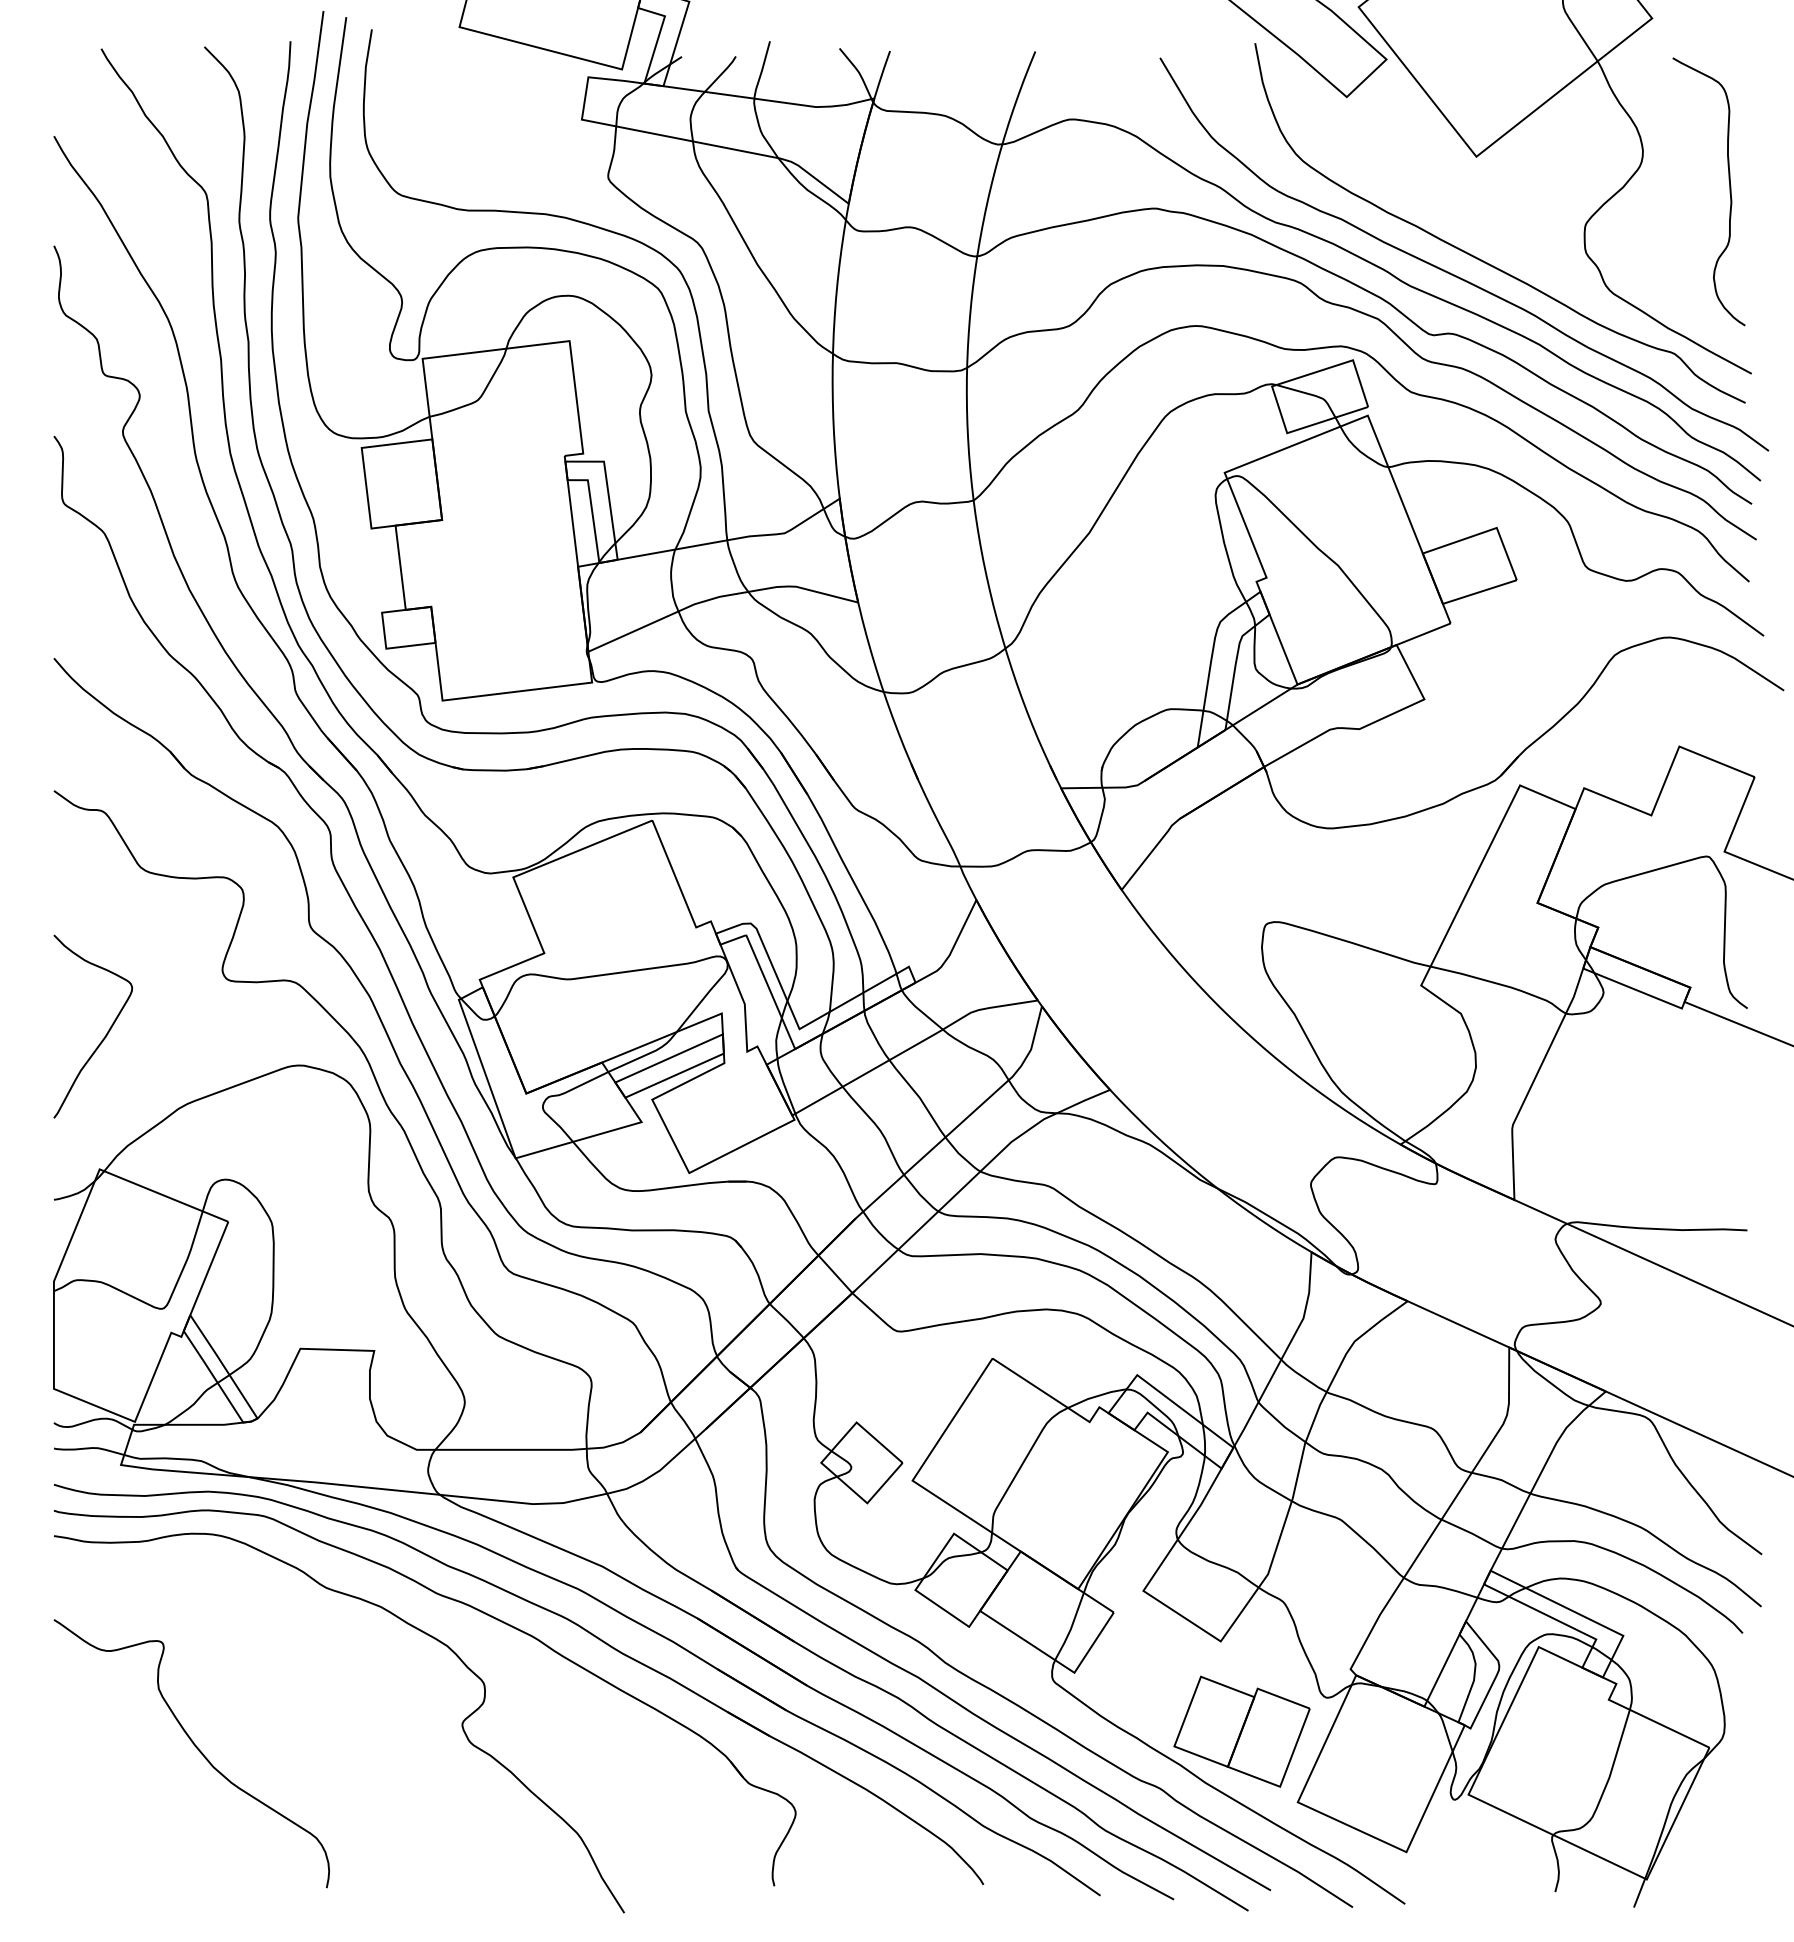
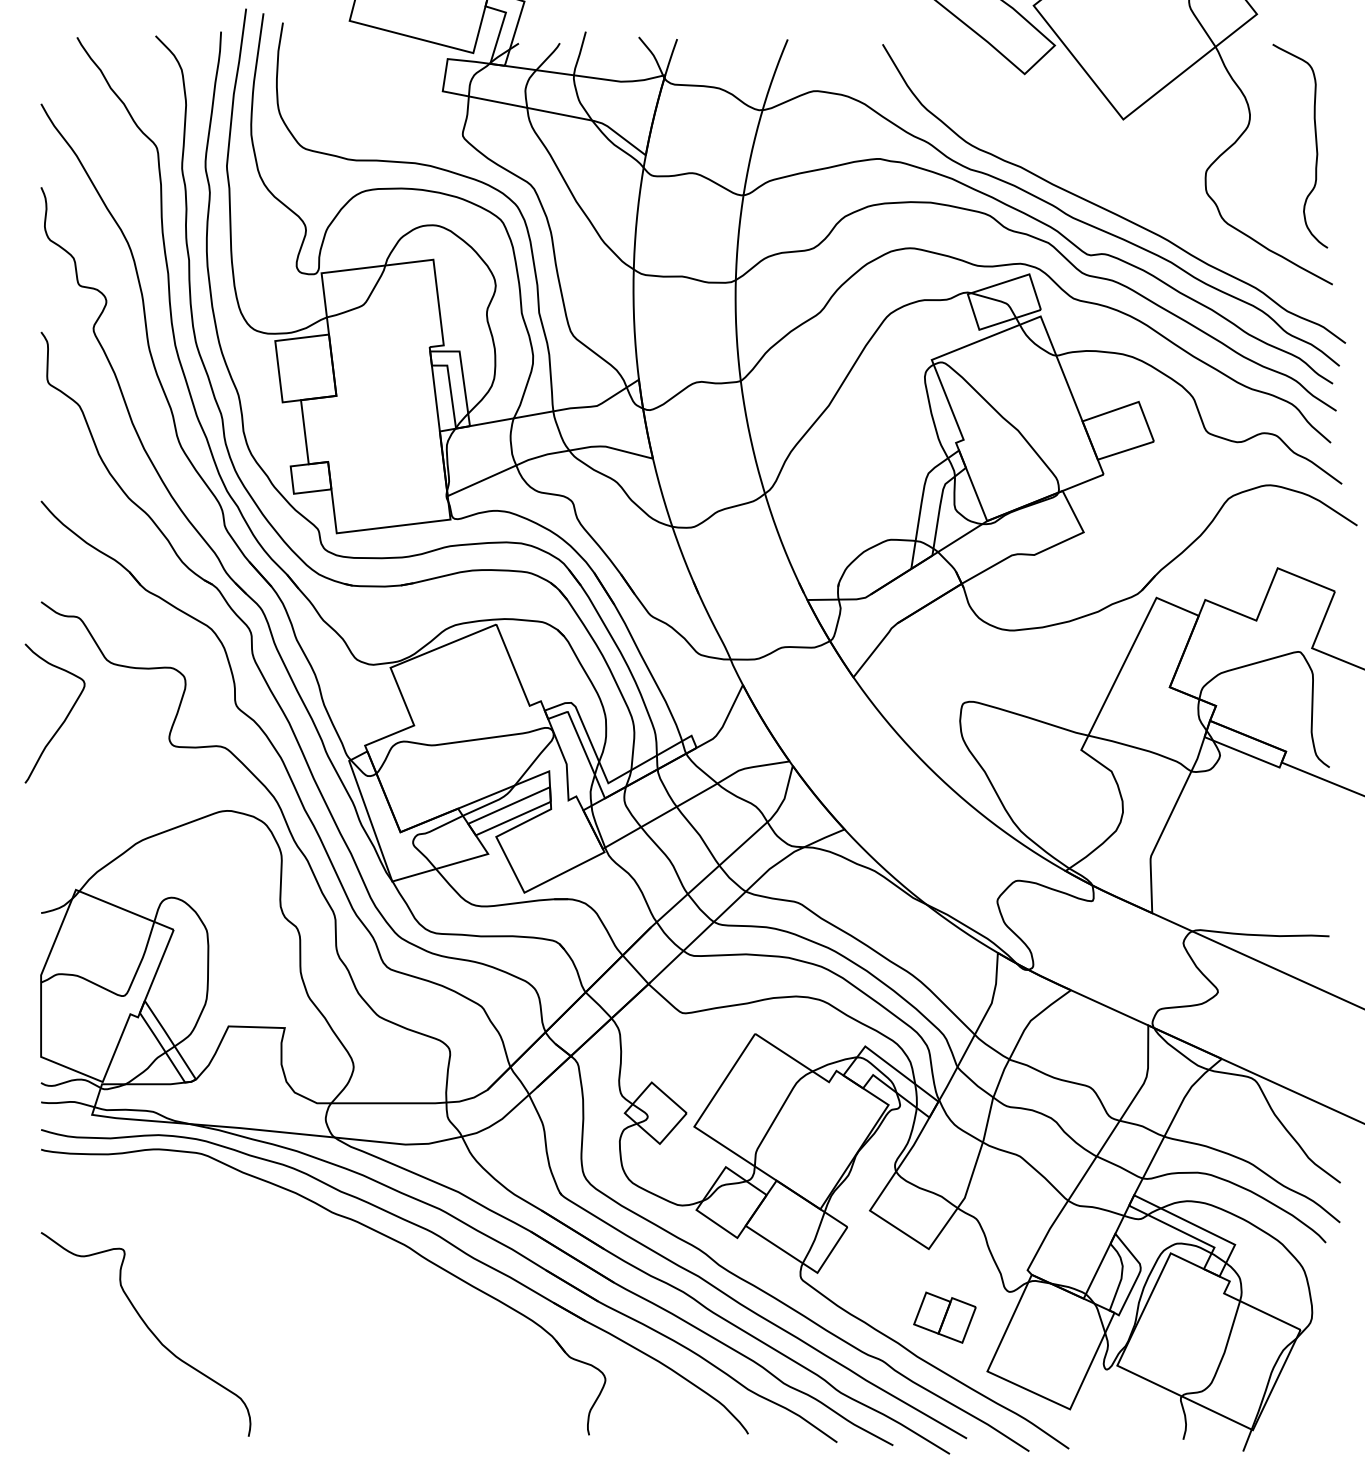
curve: (1481, 259) -> (1127, 197), removed
curve: (105, 1034) -> (64, 719), moved
curve: (405, 1623) -> (308, 1235), removed
part: (1241, 1731) -> (944, 1317), size x0.6

